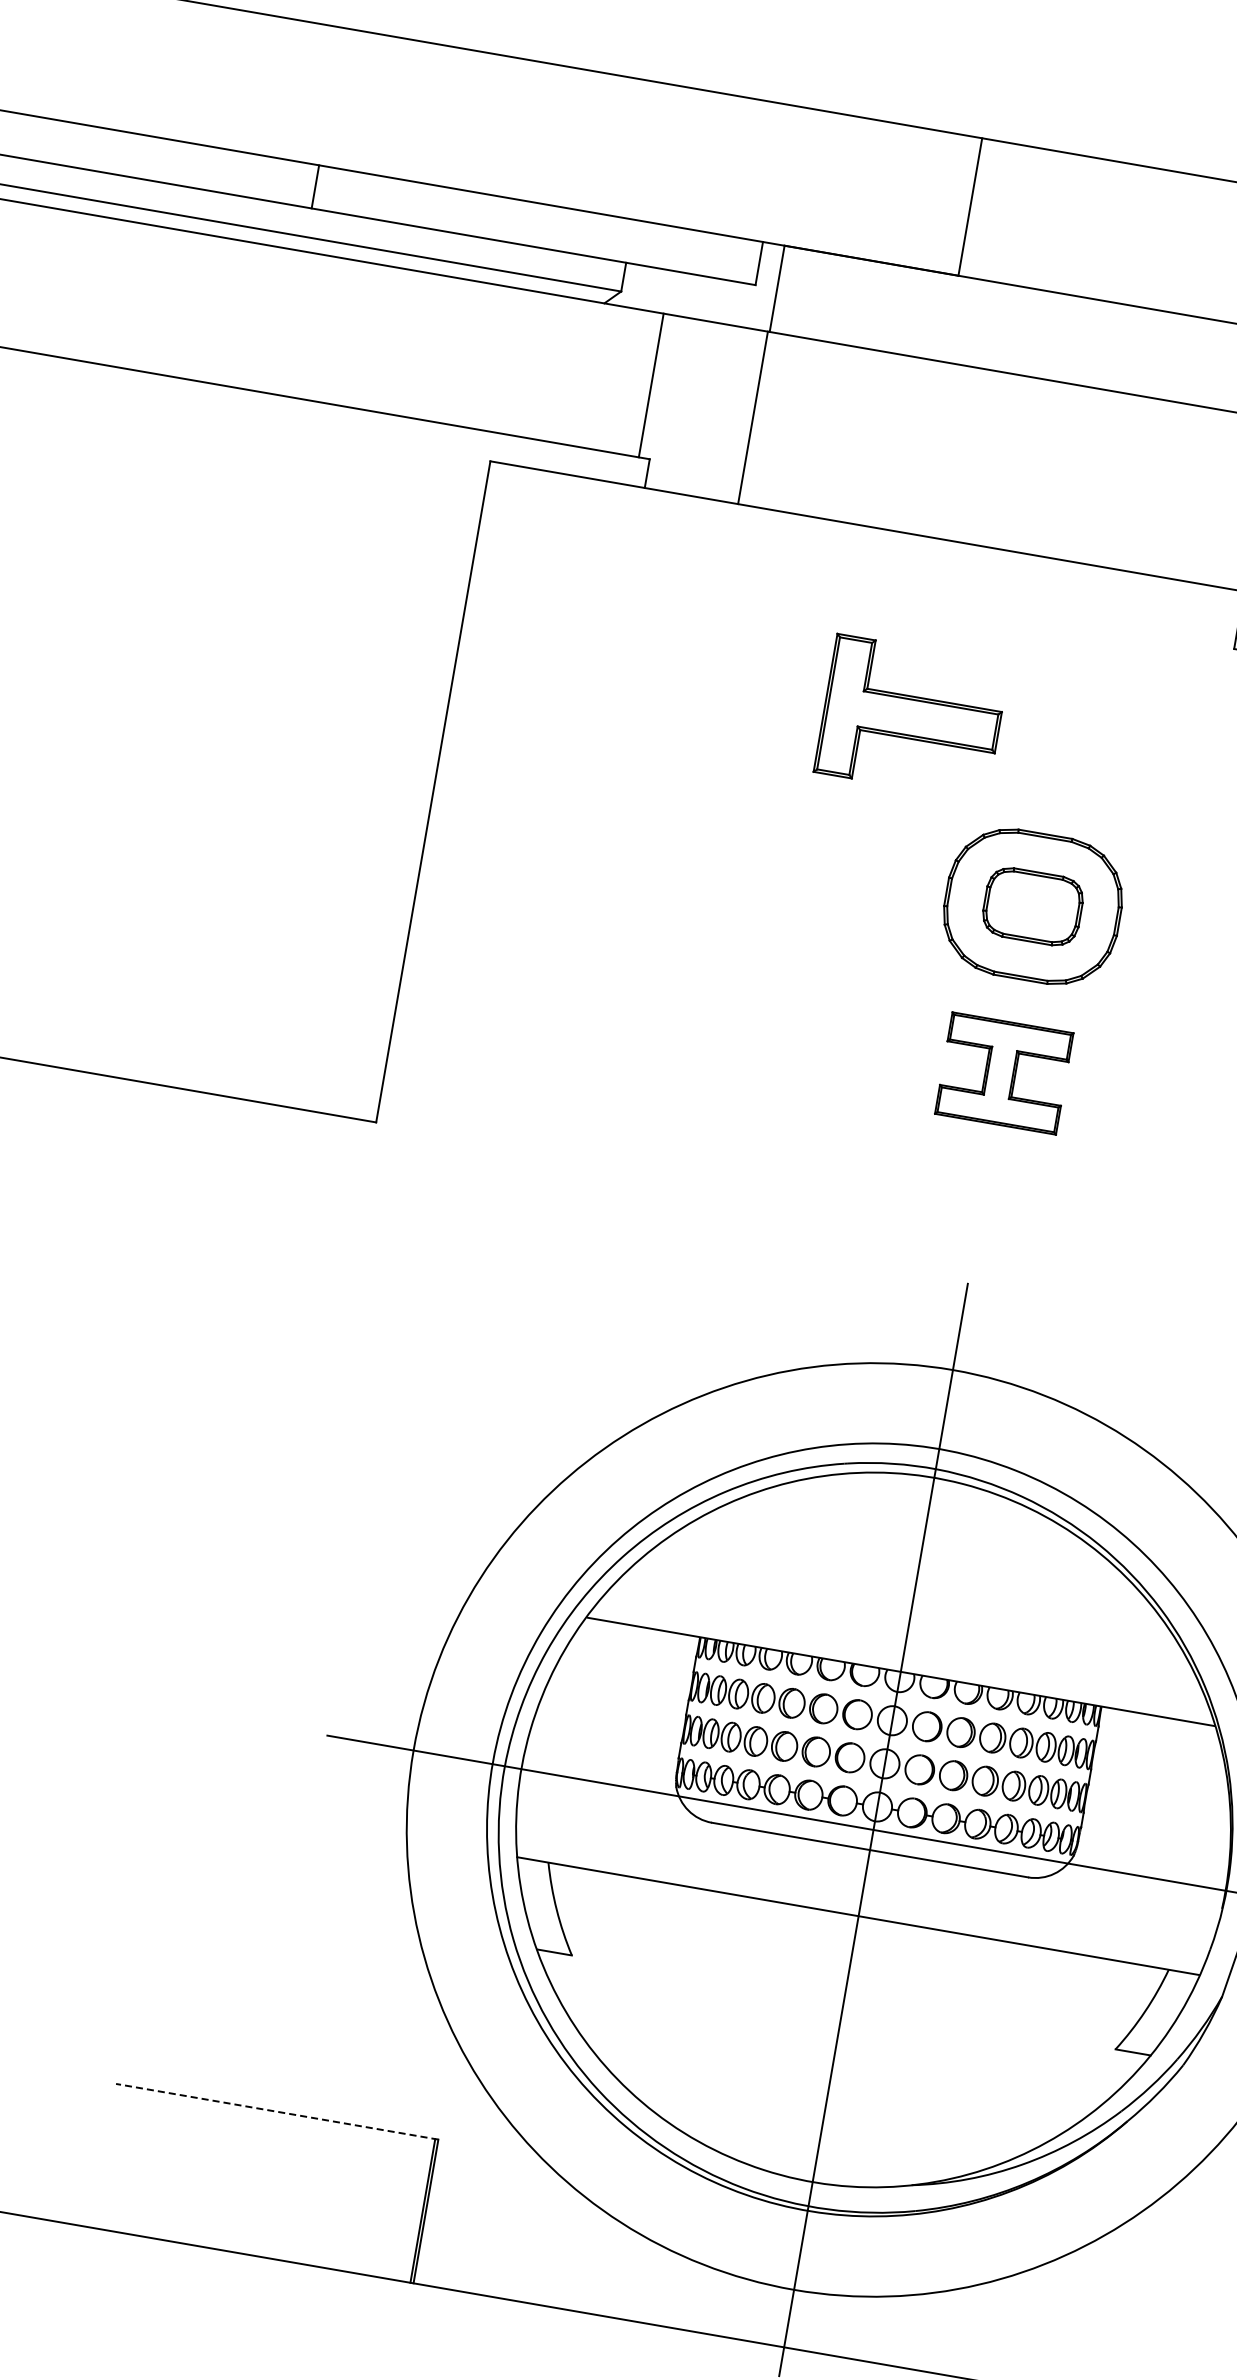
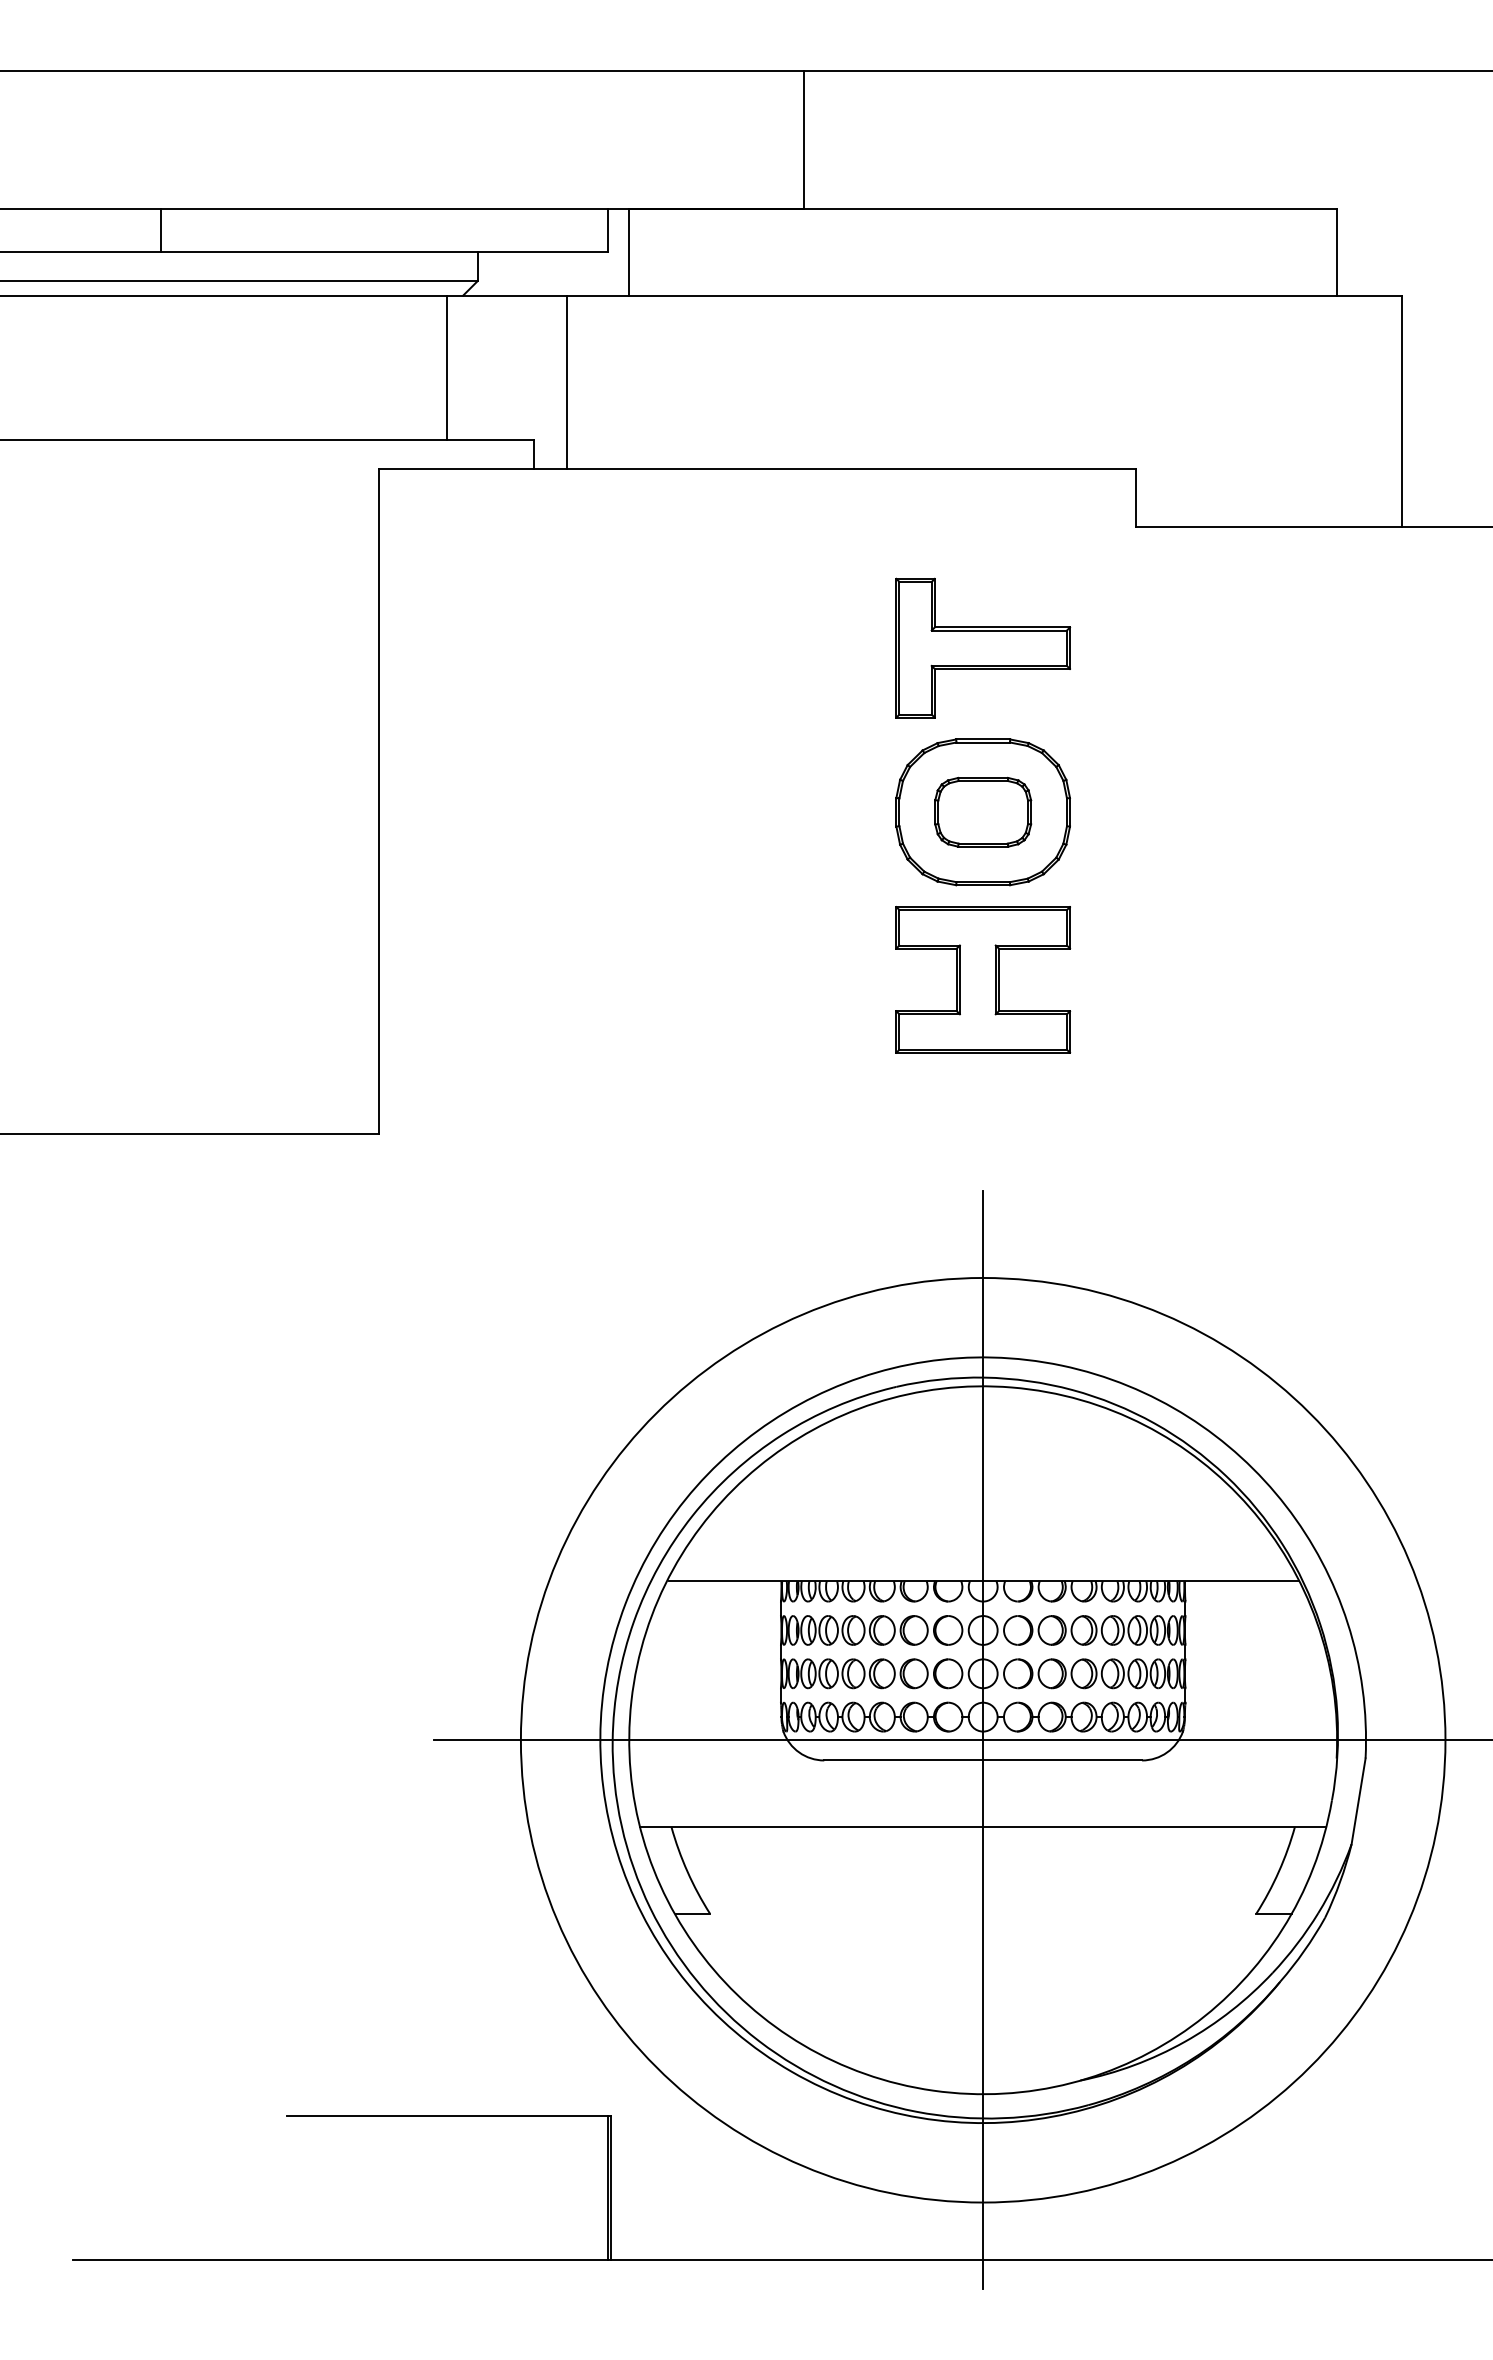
line: (651, 385) -> (446, 367), moved
line: (752, 418) -> (566, 382), moved
part: (912, 717) -> (983, 647), moved
part: (1004, 1073) -> (983, 979), size x1.43
line: (277, 2111) -> (448, 2115), dashed -> solid

